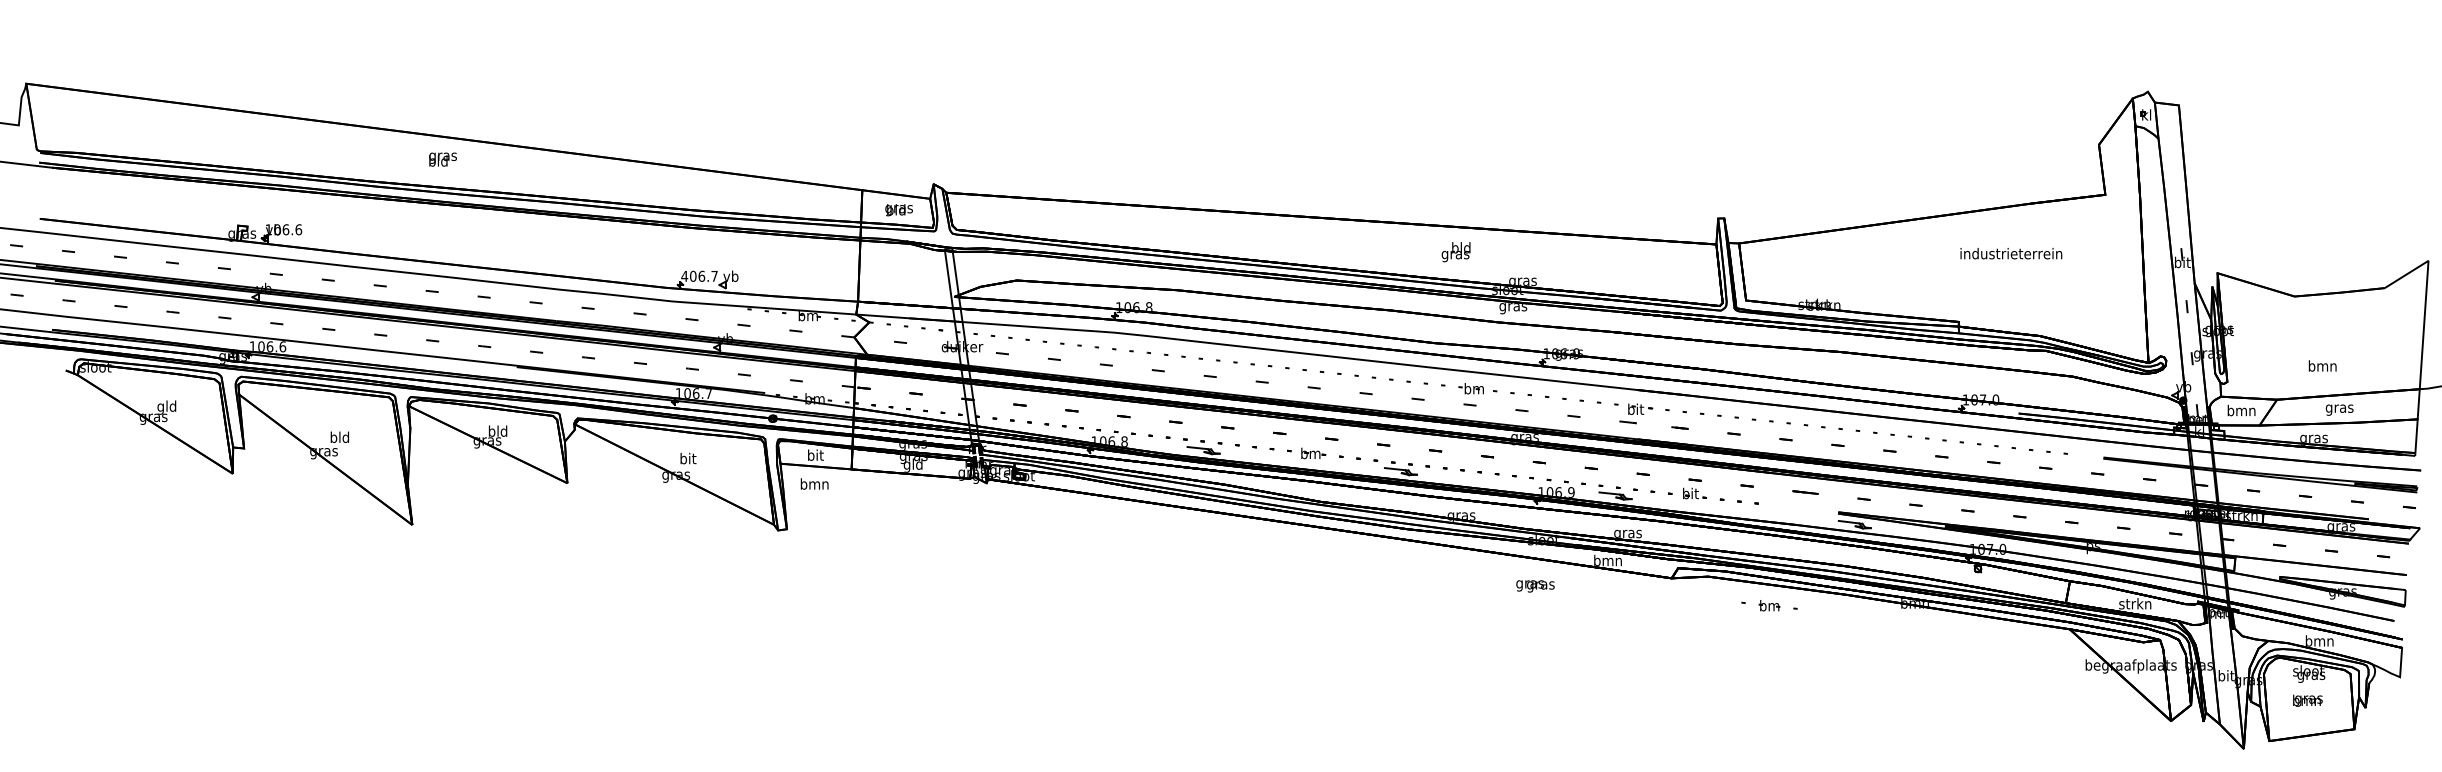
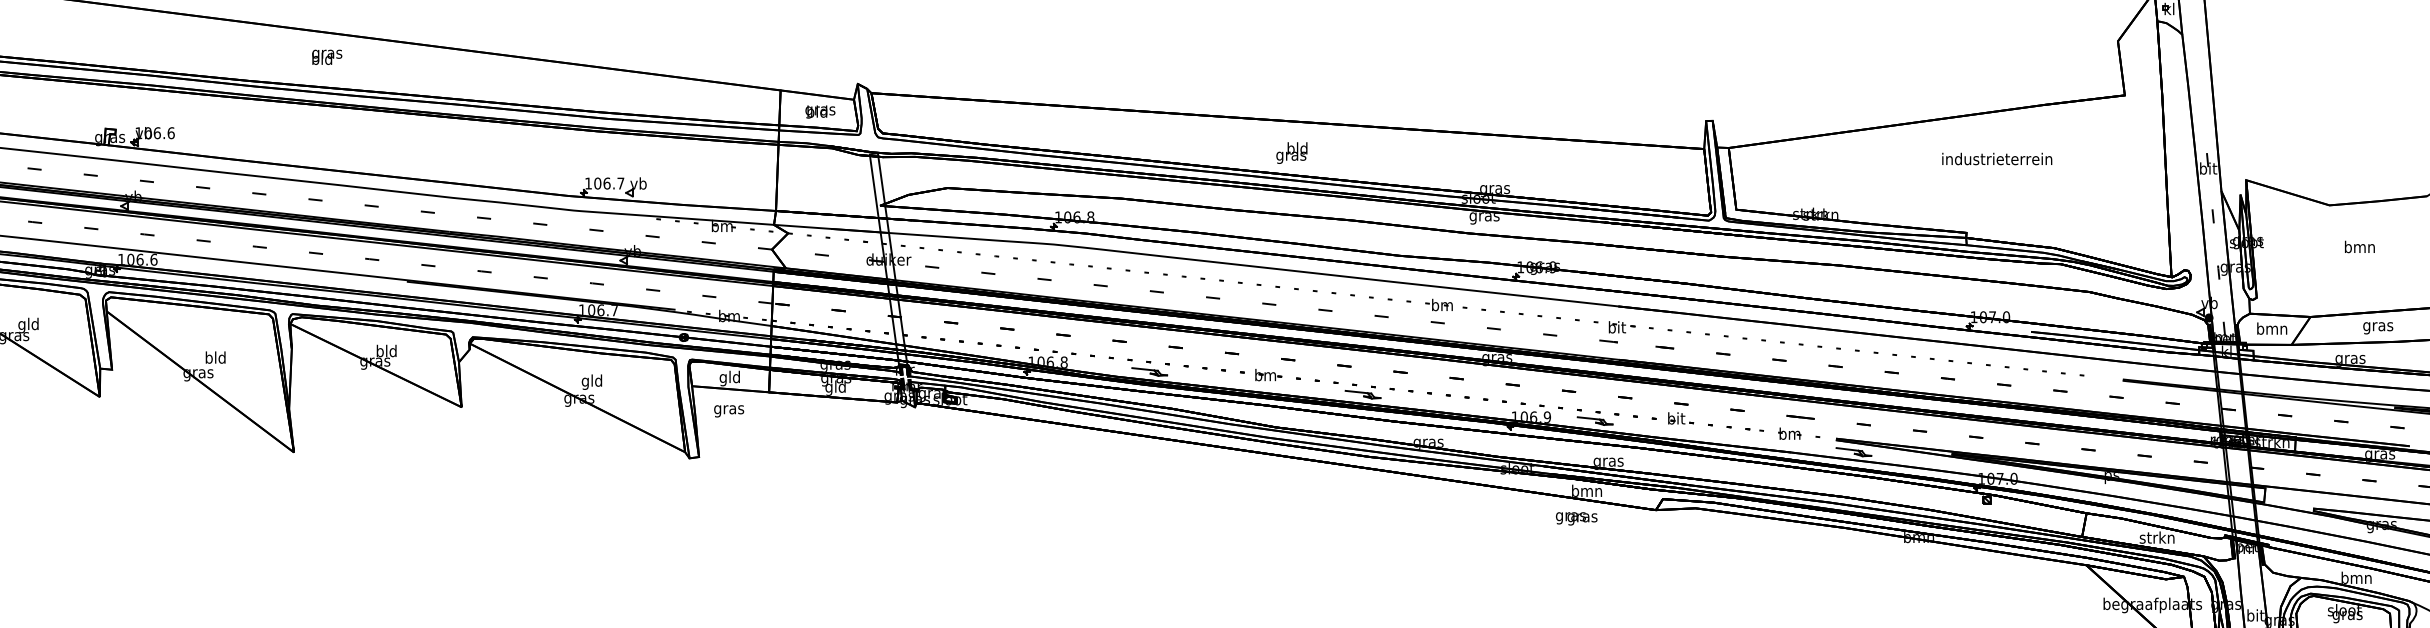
text: (1455, 252) -> (1291, 153), moved
text: (2011, 253) -> (1997, 158), moved
text: (684, 276) -> (588, 183), 406.7 -> 106.7
text: (2322, 365) -> (2359, 246), moved
text: (815, 456) -> (729, 378), bit -> gld
text: (687, 459) -> (591, 381), bit -> gld
text: (814, 485) -> (728, 409), bmn -> gras
text: (1535, 586) -> (1576, 518), moved
part: (1769, 605) -> (1789, 433), moved

